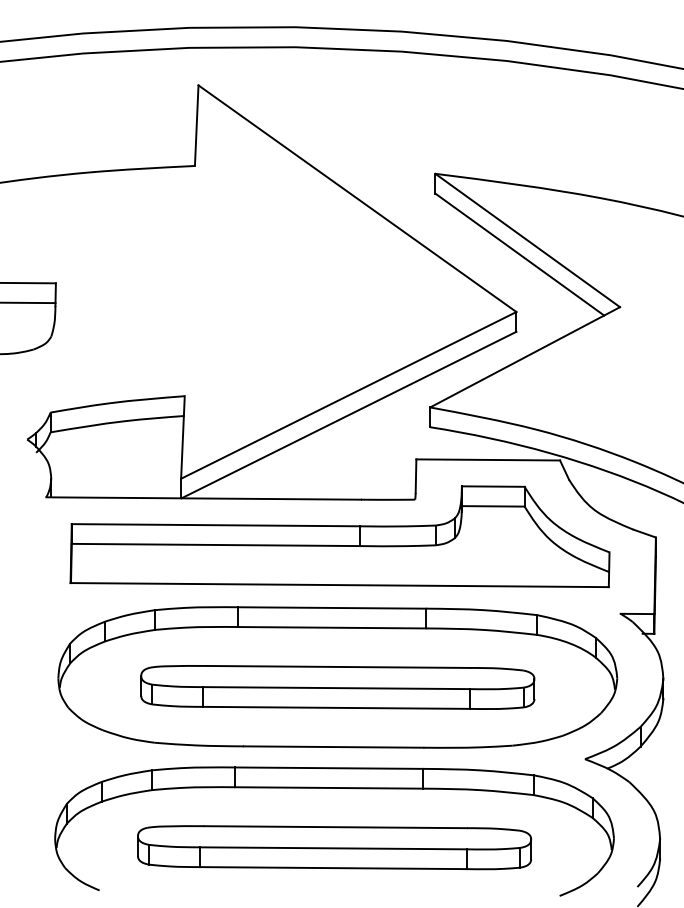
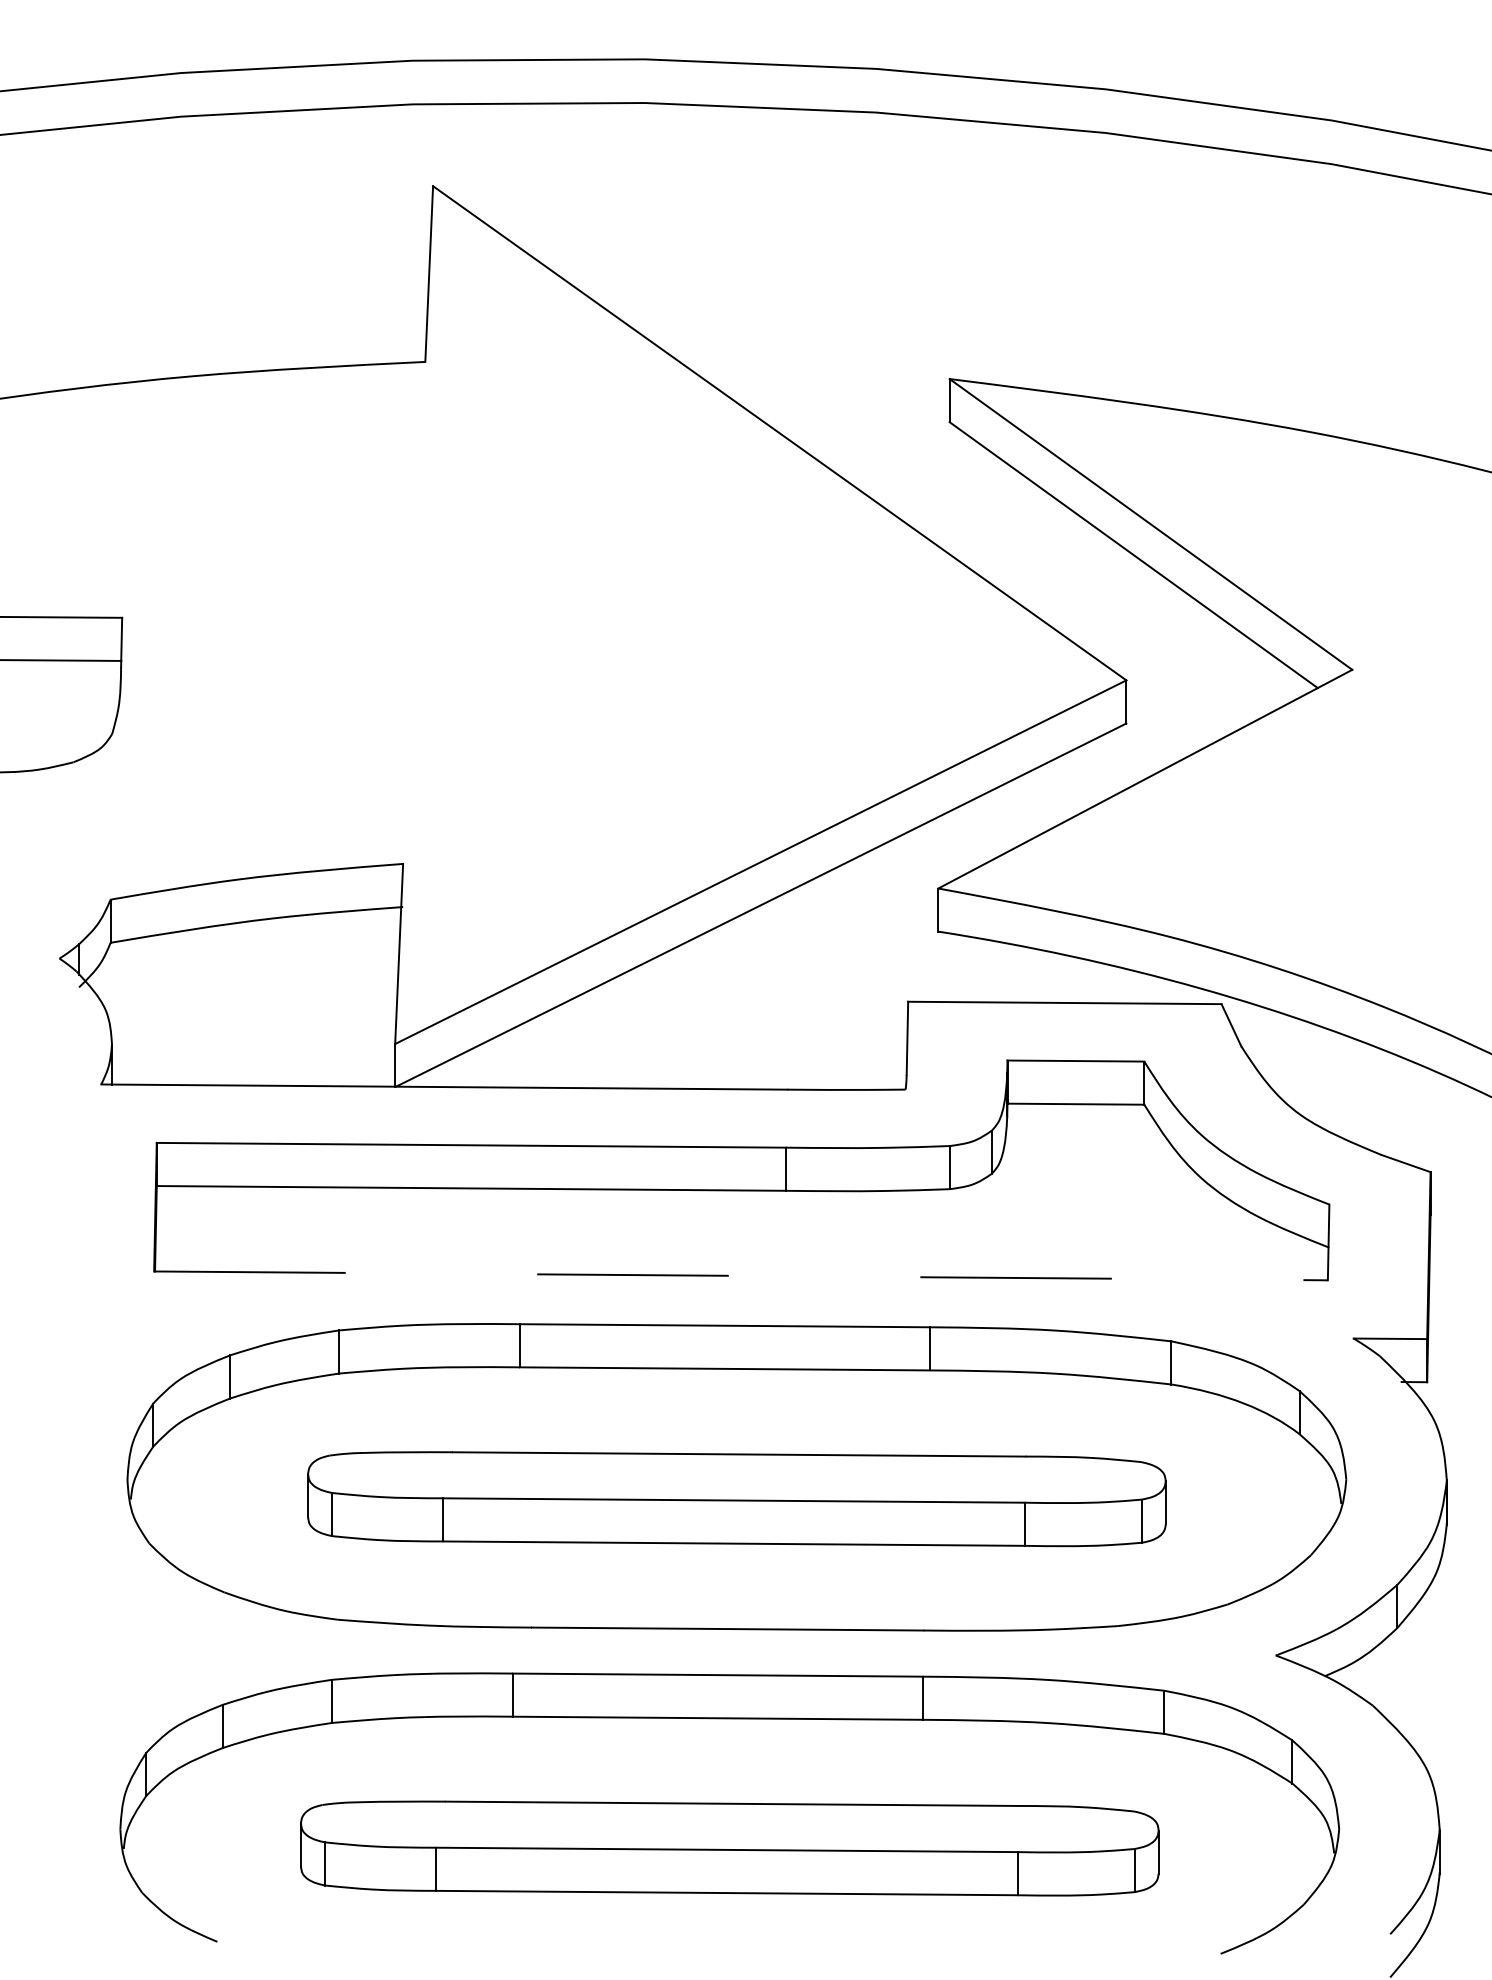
line: (340, 585) -> (742, 1276), solid -> dashed

